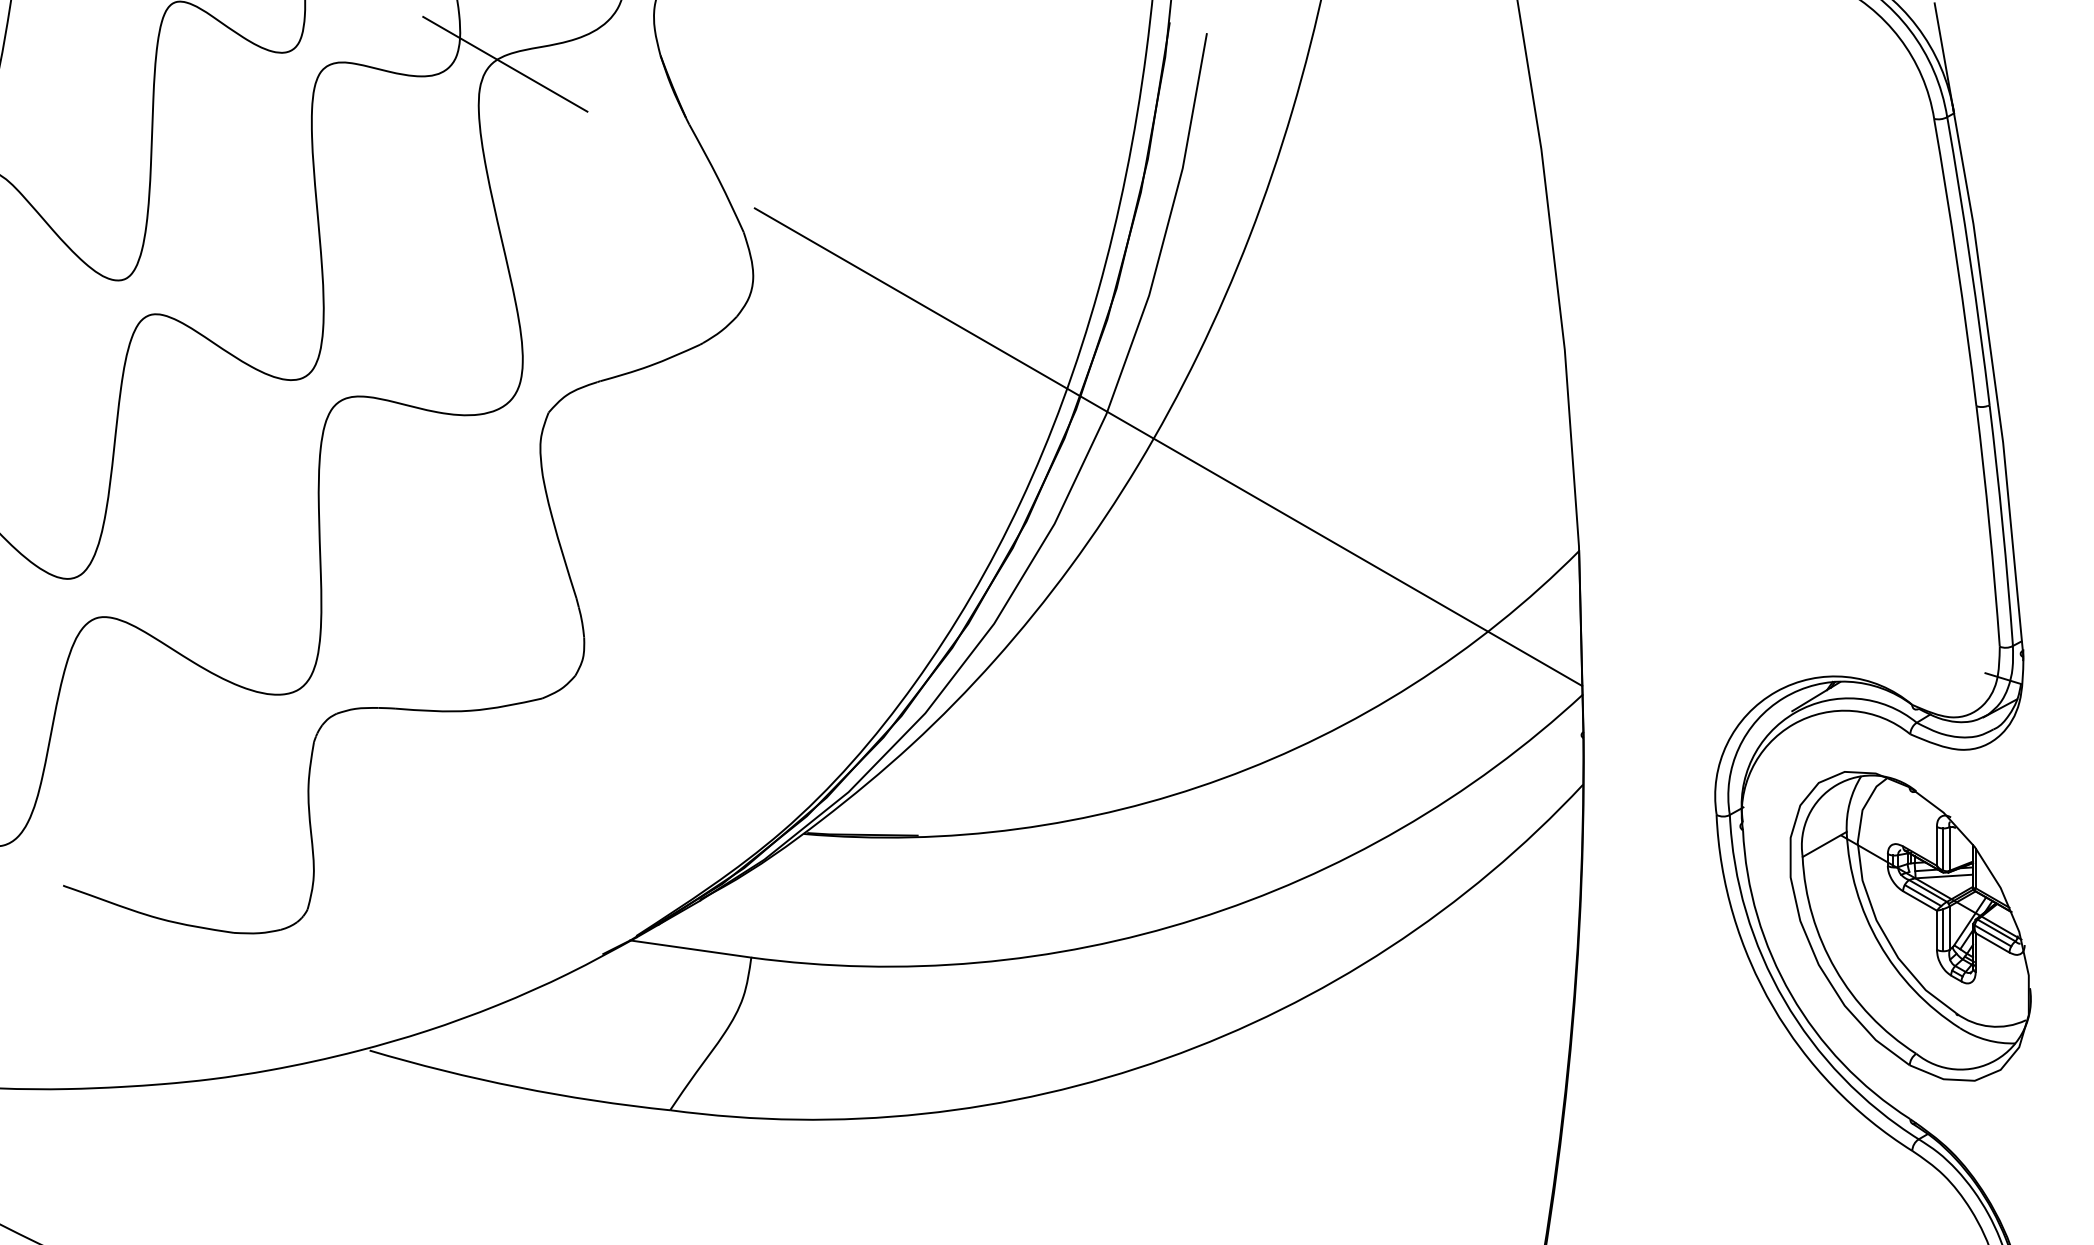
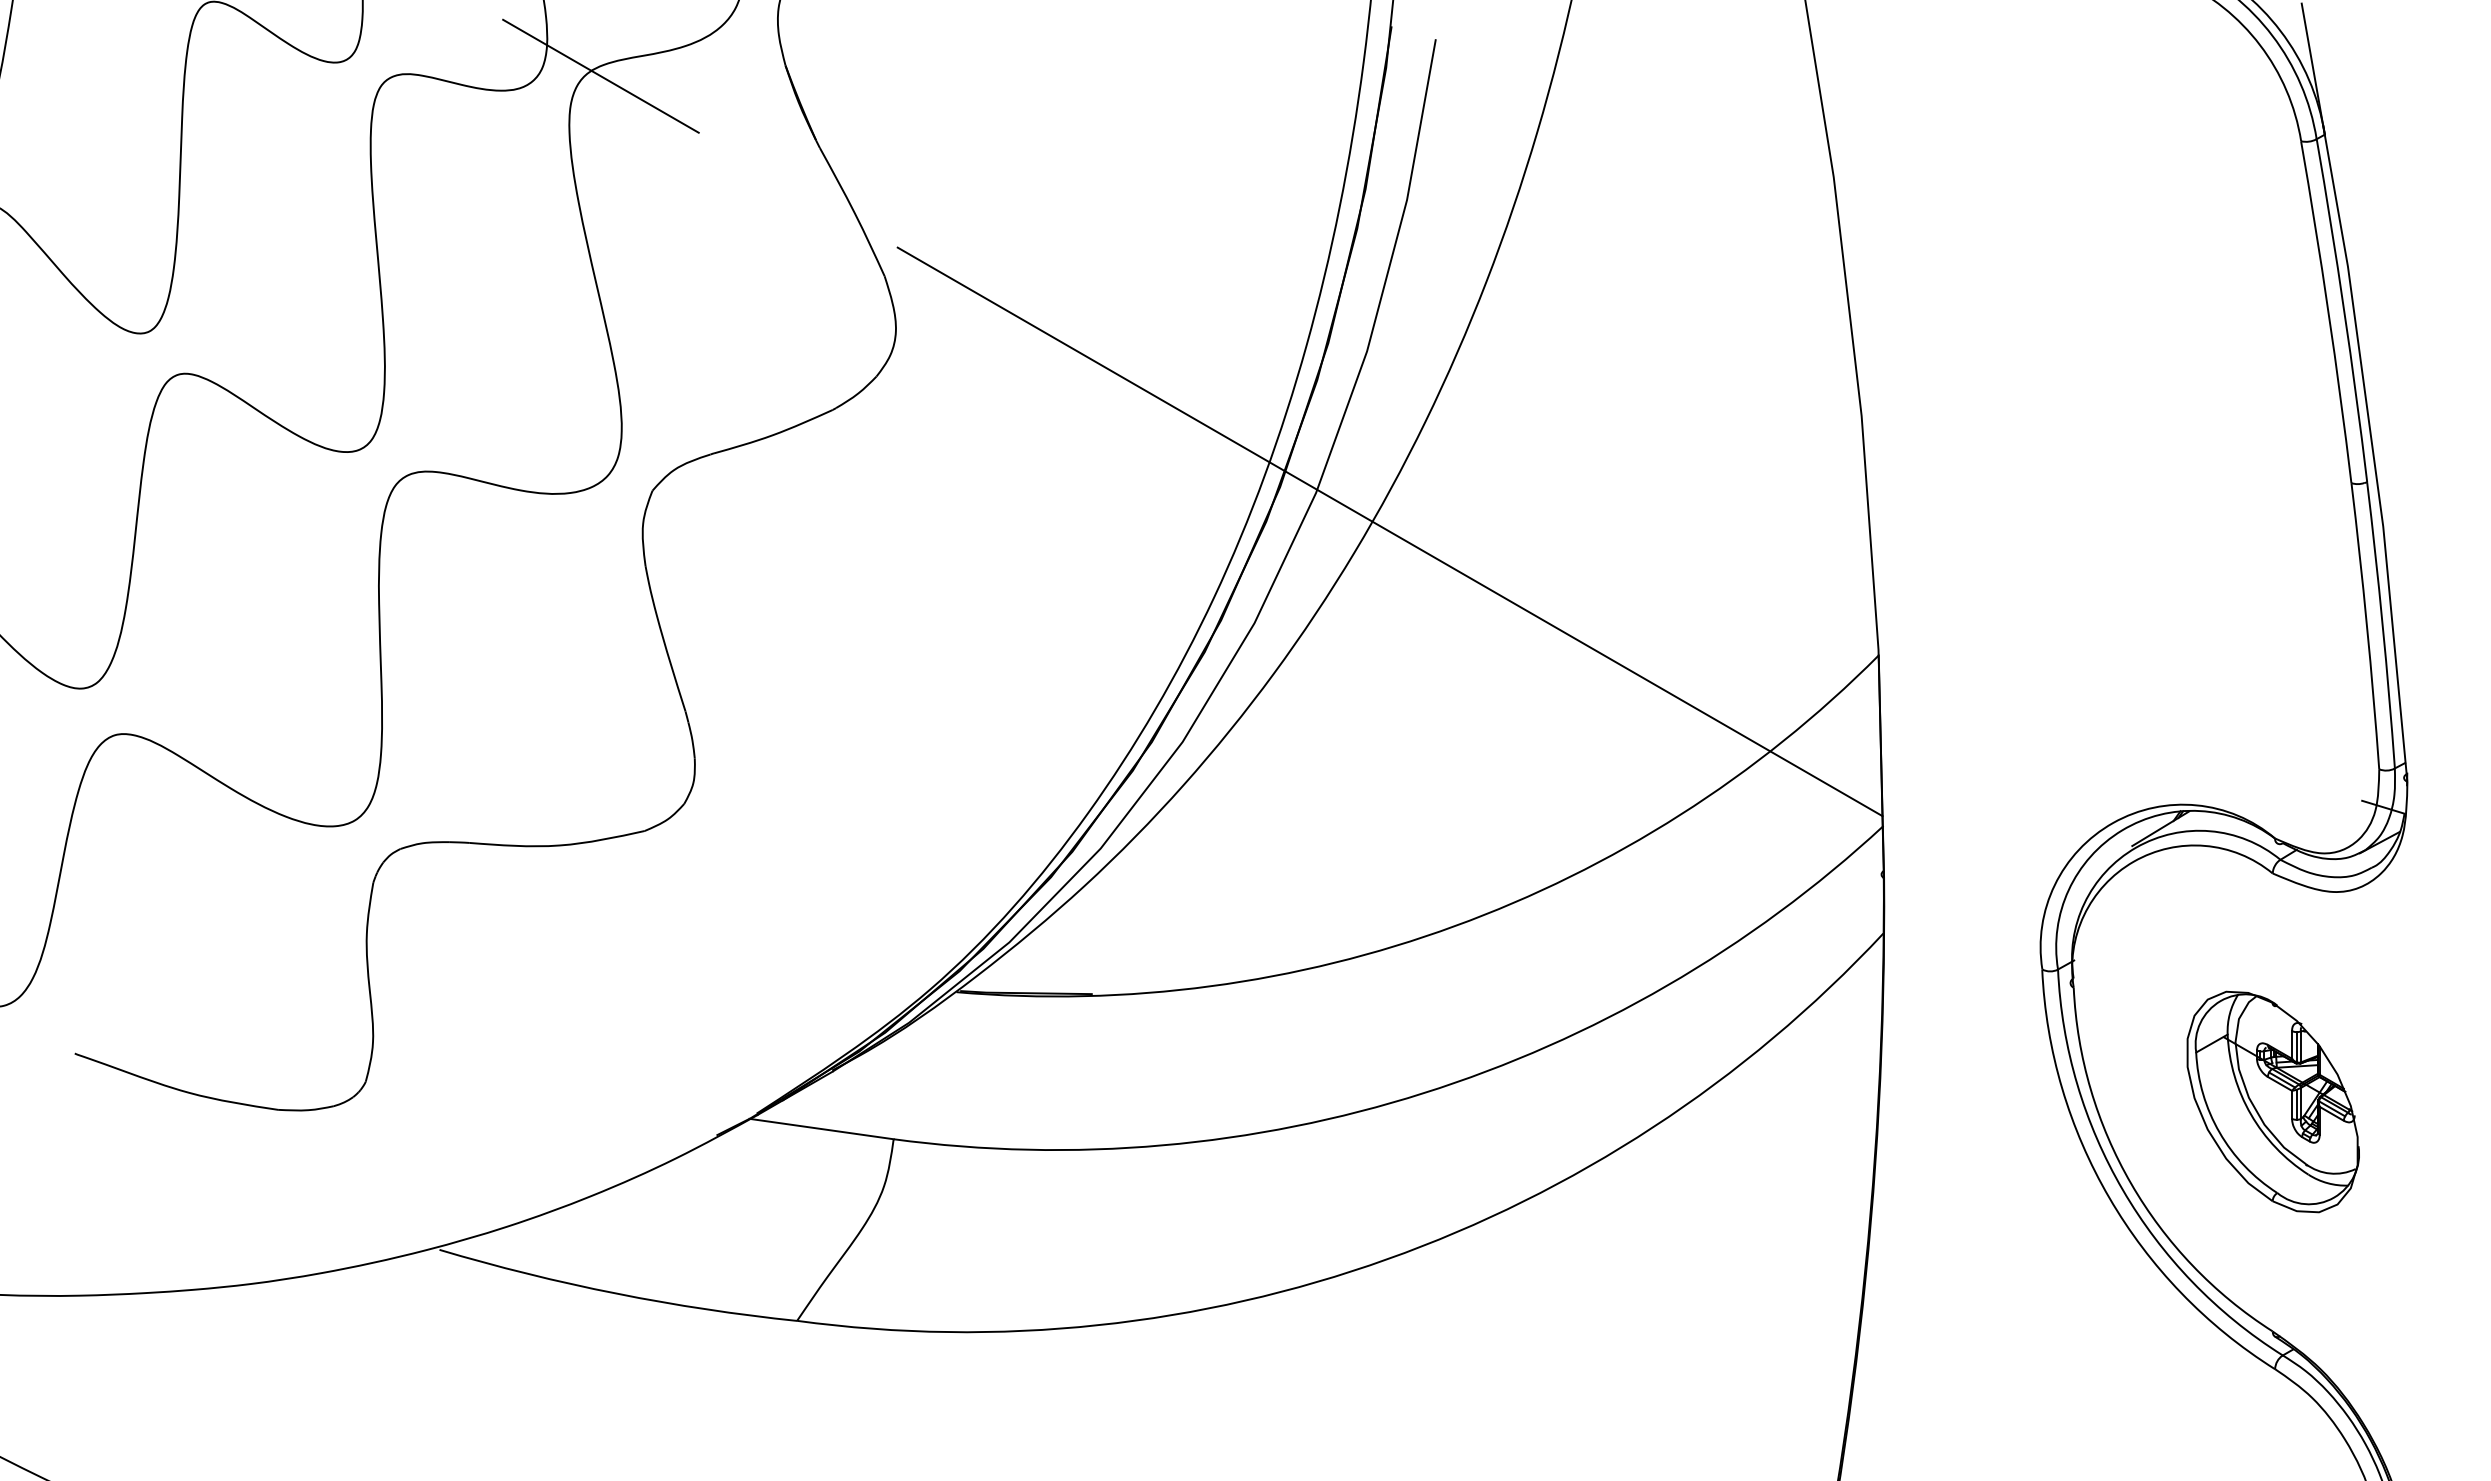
part: (1910, 925) -> (2273, 1101), size x0.6

